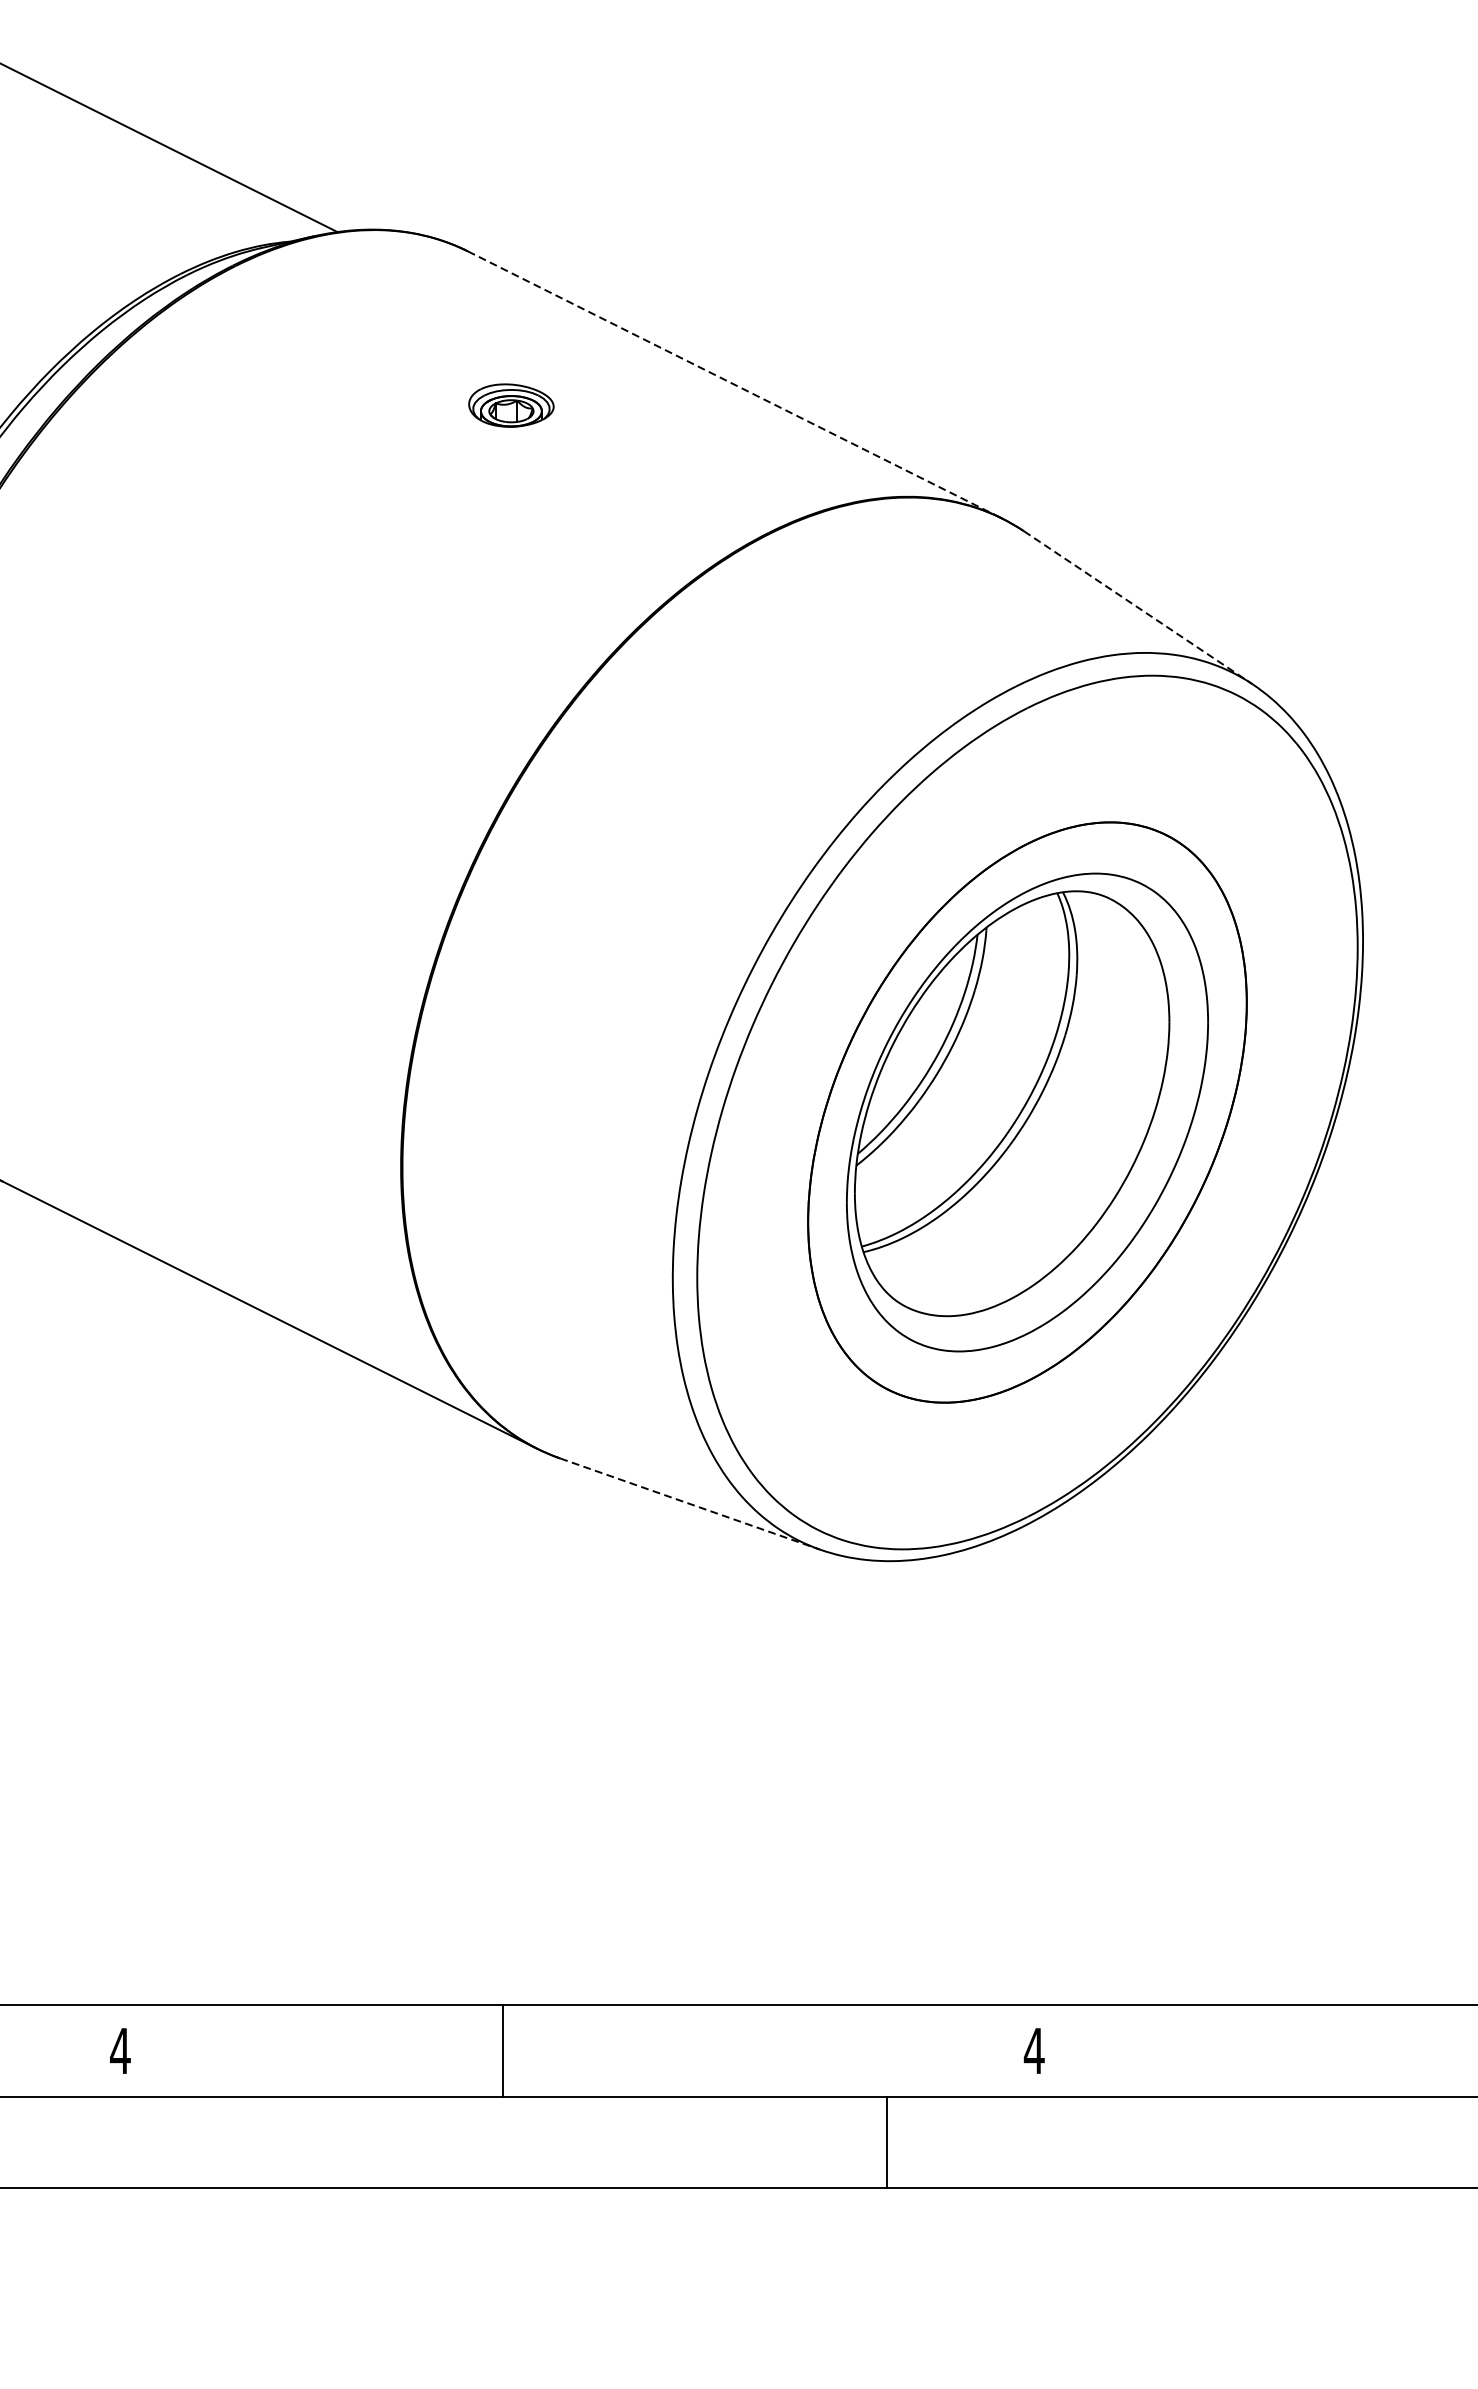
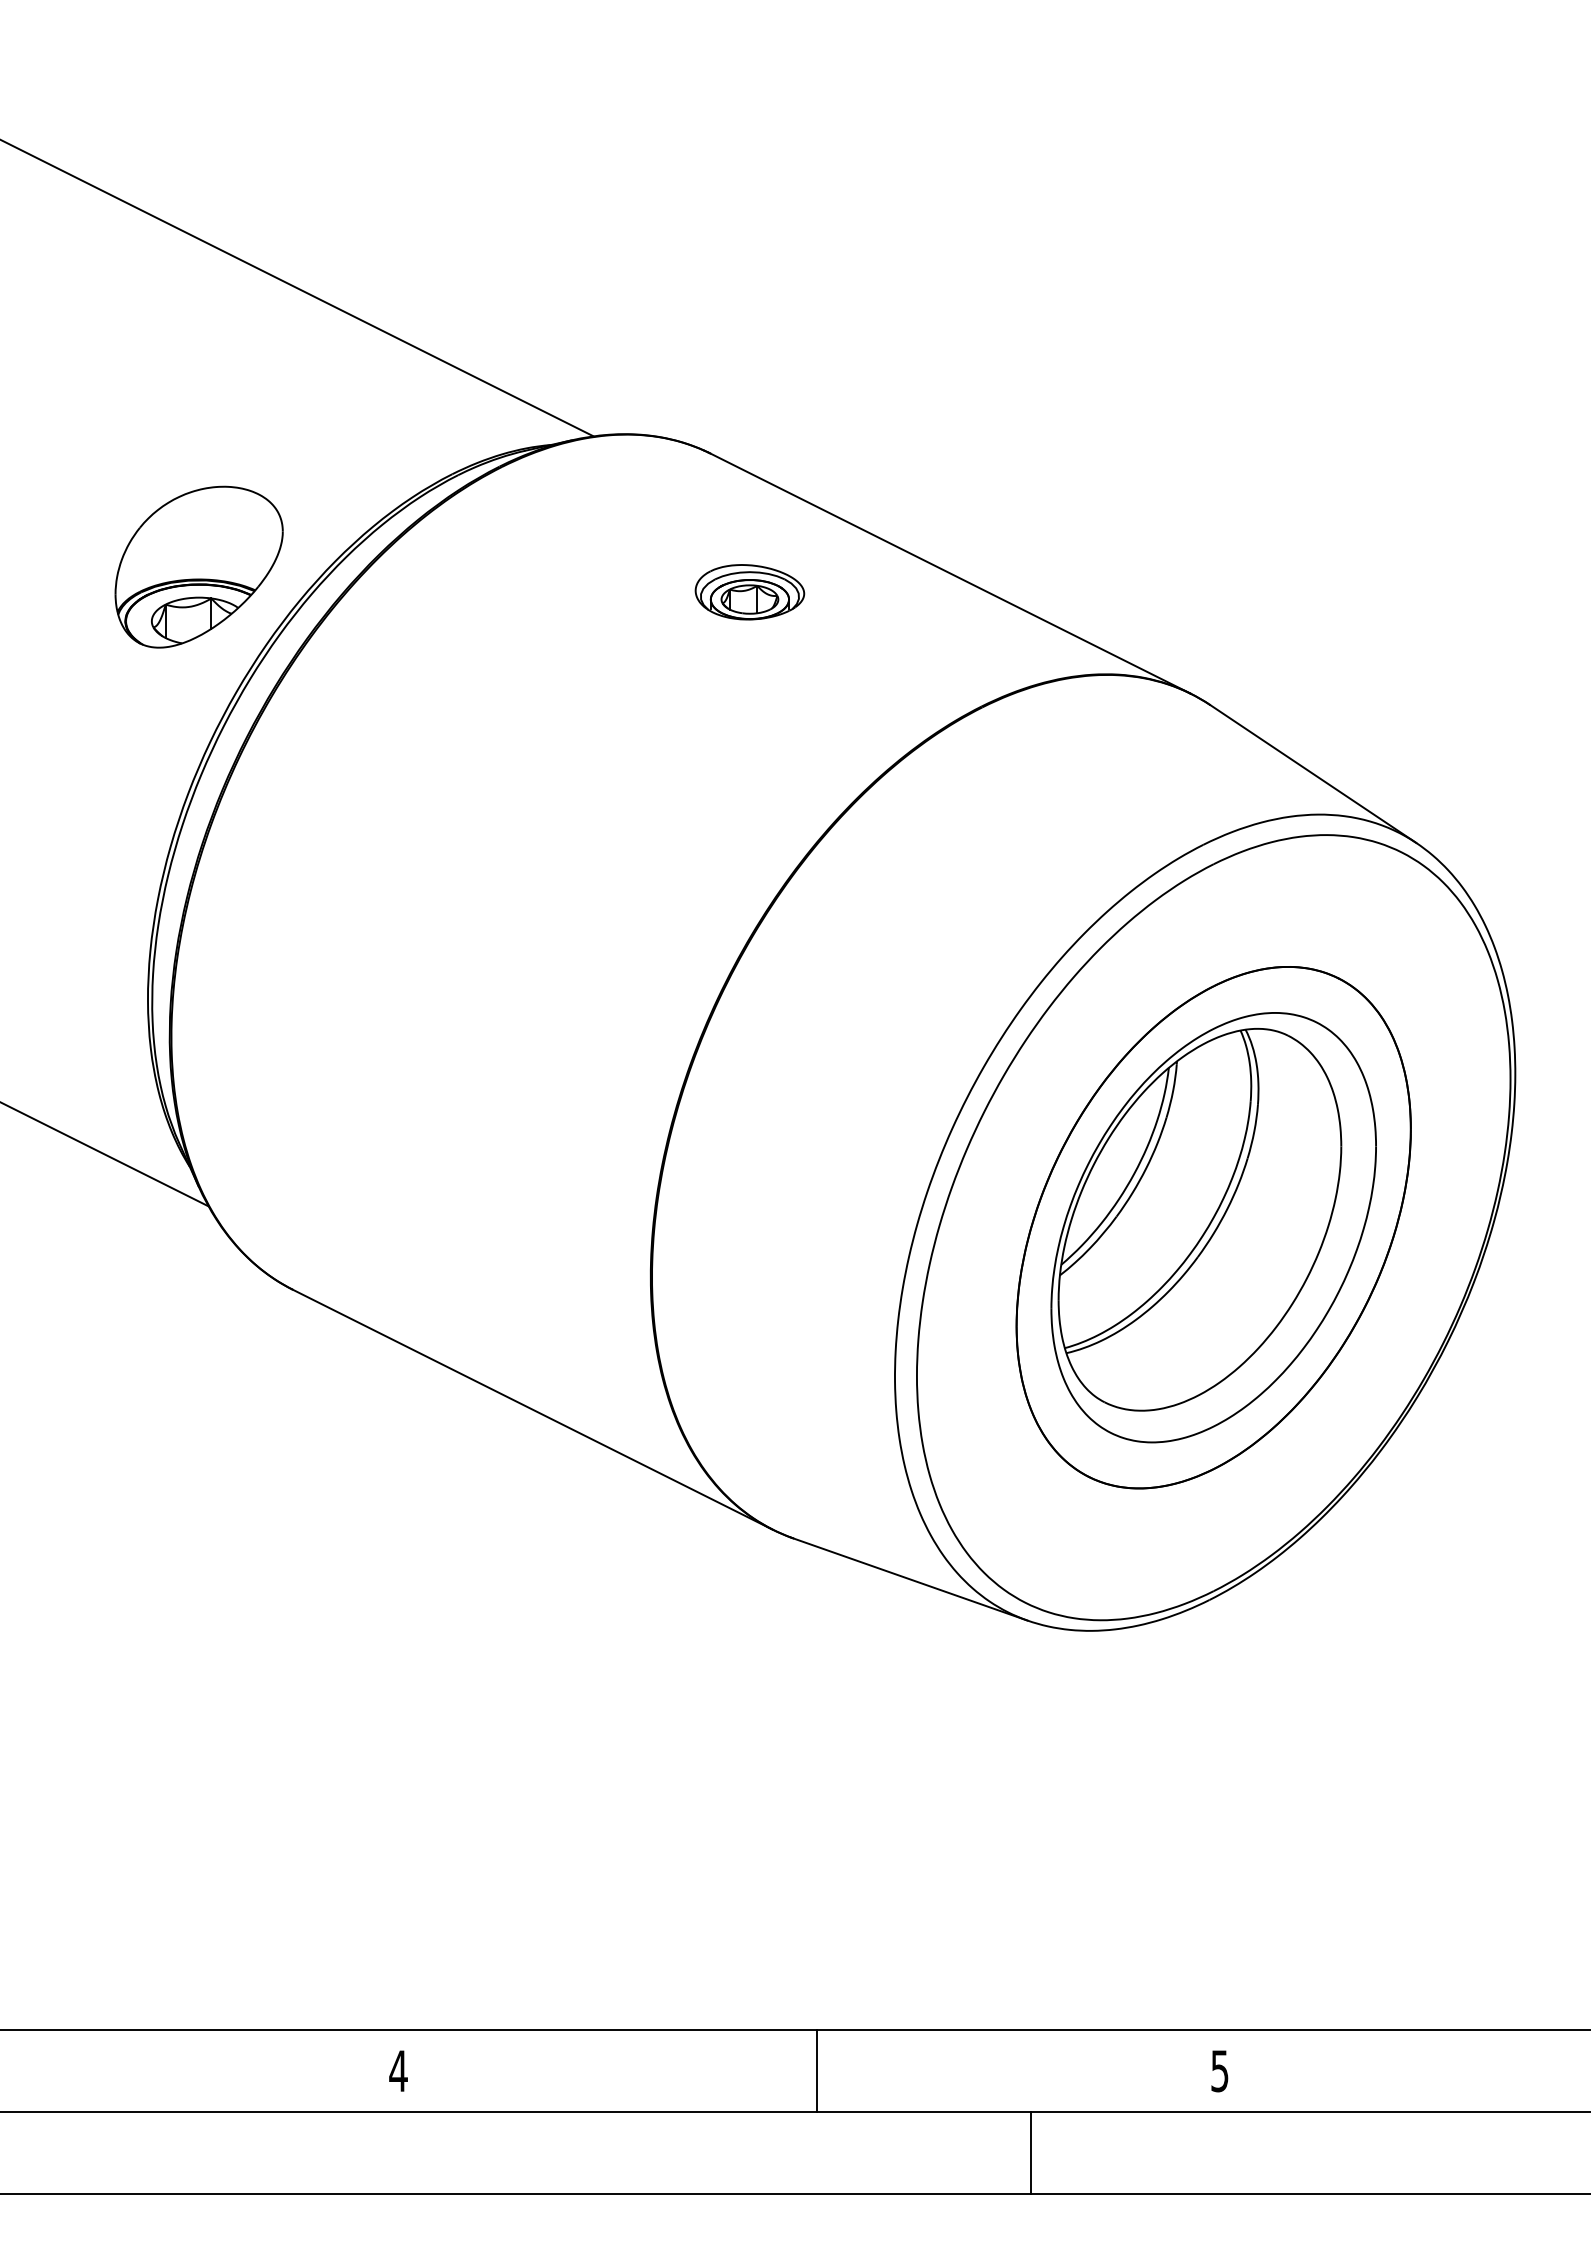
line: (734, 384) -> (950, 573), dashed -> solid
part: (510, 405) -> (749, 592), size x1.43
line: (1138, 608) -> (1313, 774), dashed -> solid
line: (690, 1504) -> (910, 1579), dashed -> solid
line: (503, 2051) -> (817, 2071), moved
text: (1033, 2051) -> (1219, 2071), 4 -> 5
line: (887, 2142) -> (1030, 2153), moved

